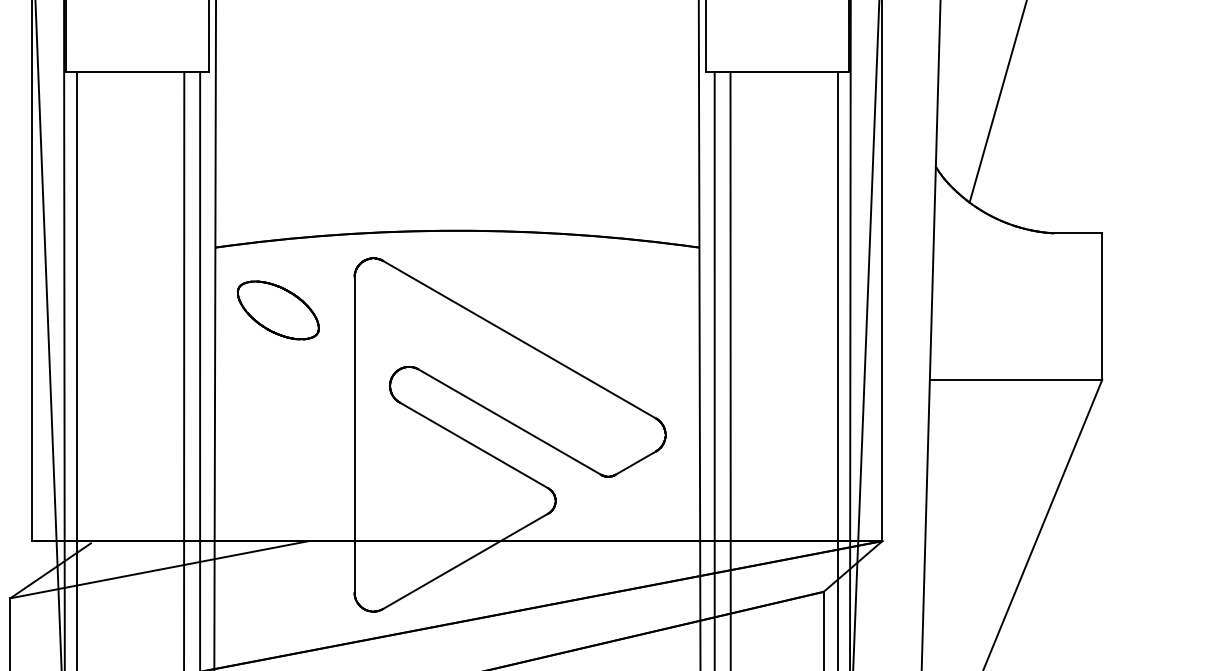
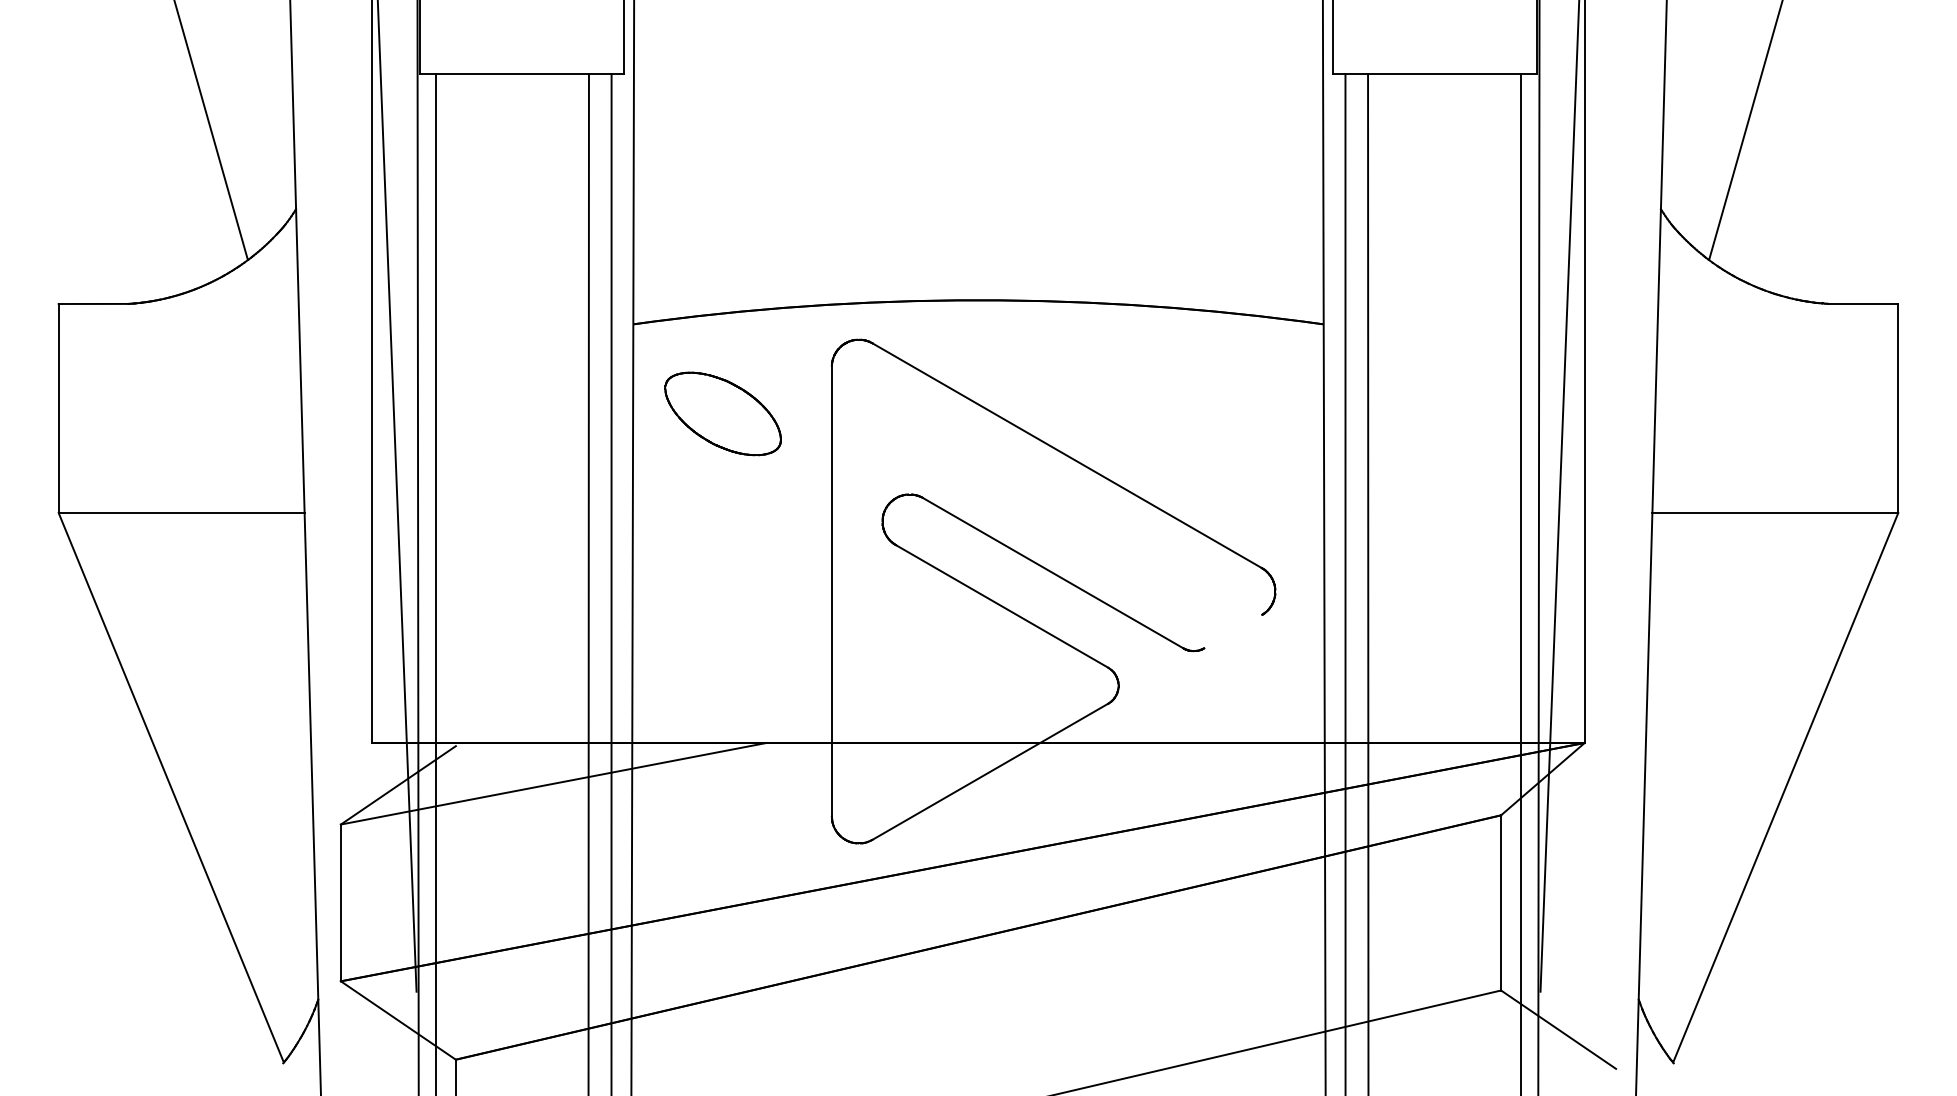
line: (635, 462) -> (1232, 631), removed

